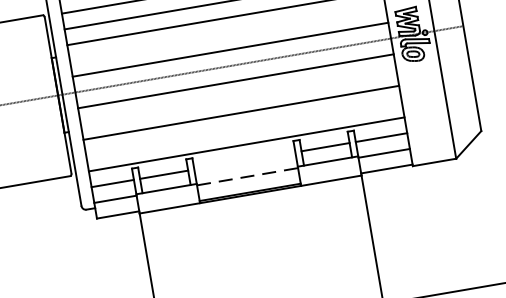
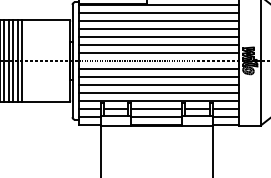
line: (227, 34) -> (158, 45), added
line: (237, 98) -> (158, 77), added
line: (242, 127) -> (158, 92), added
line: (244, 160) -> (156, 108), added
line: (247, 175) -> (156, 116), dashed -> solid

